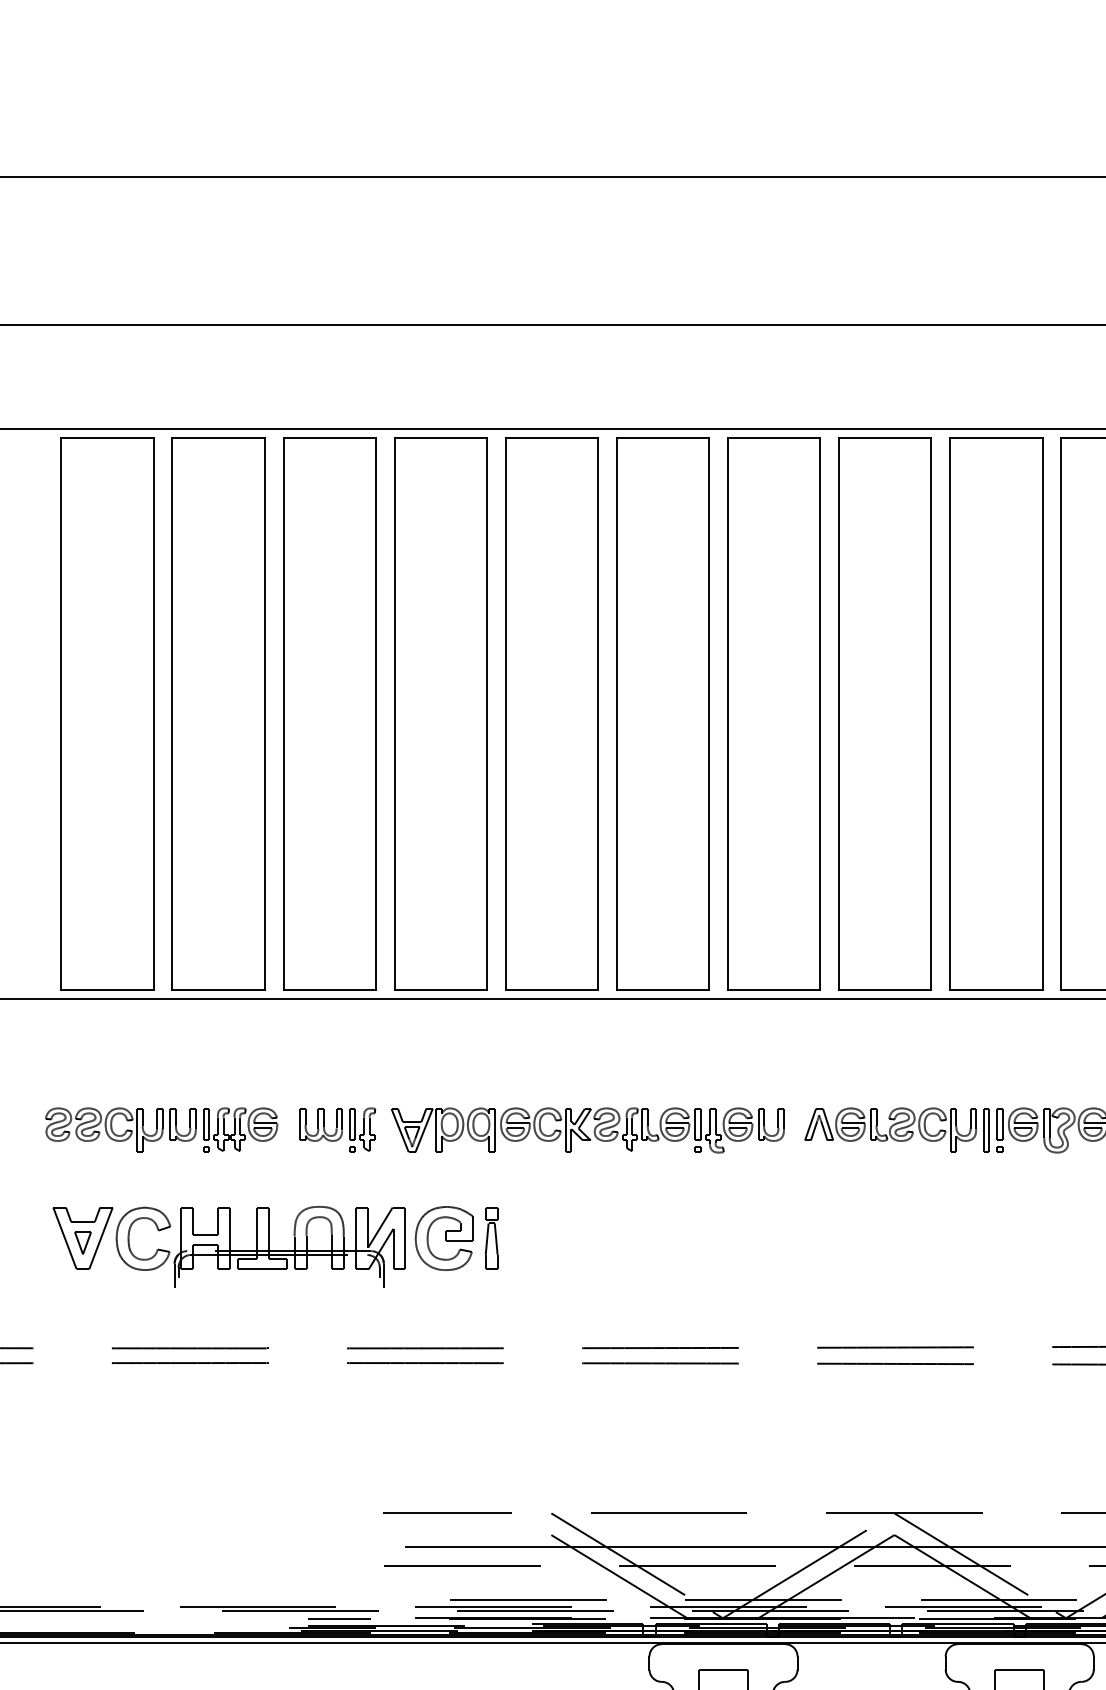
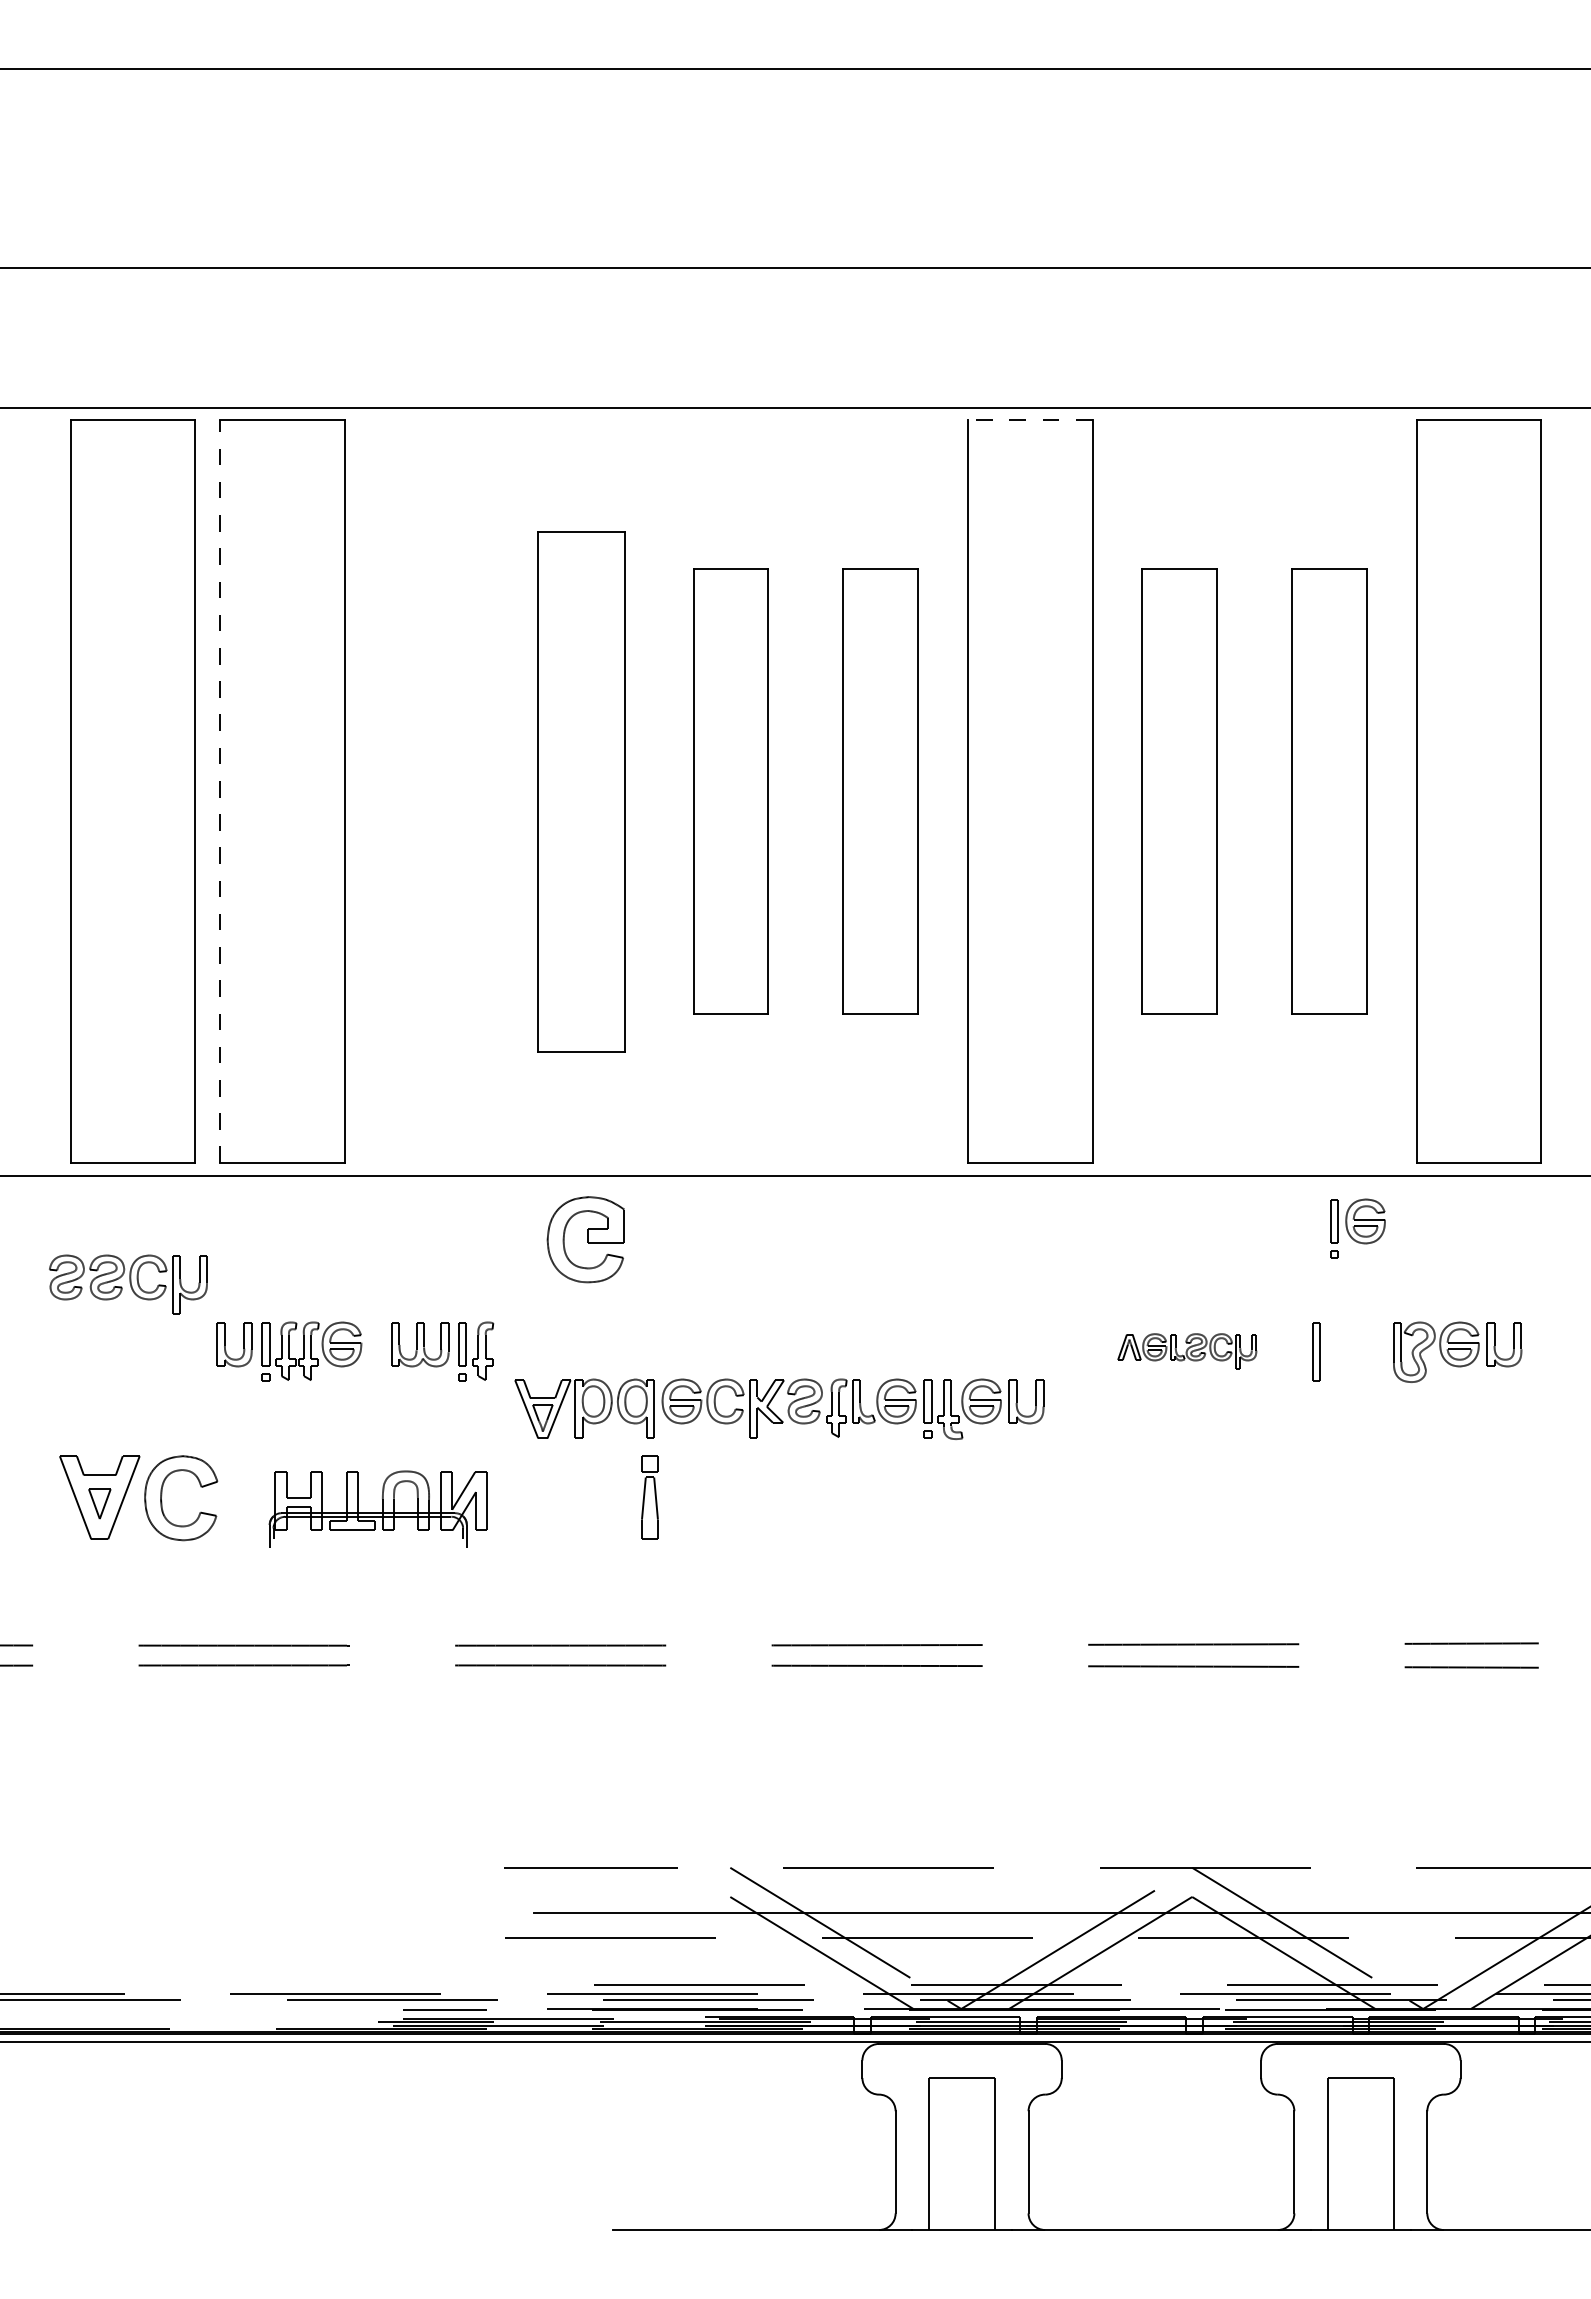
line: (773, 438) -> (1029, 420), solid -> dashed
line: (172, 713) -> (220, 791), solid -> dashed
part: (329, 713) -> (431, 791), removed
part: (440, 713) -> (581, 791), size x0.7
part: (551, 713) -> (730, 791), size x0.6
part: (662, 713) -> (880, 791), size x0.6
part: (885, 713) -> (1179, 791), size x0.6
part: (996, 713) -> (1329, 791), size x0.6
part: (104, 1129) -> (128, 1284), moved
part: (890, 1129) -> (1187, 1351), size x0.6
part: (1017, 1129) -> (1357, 1228), moved
part: (584, 1132) -> (774, 1412), moved
part: (443, 1238) -> (585, 1239), moved
part: (290, 1247) -> (378, 1509), size x0.7

